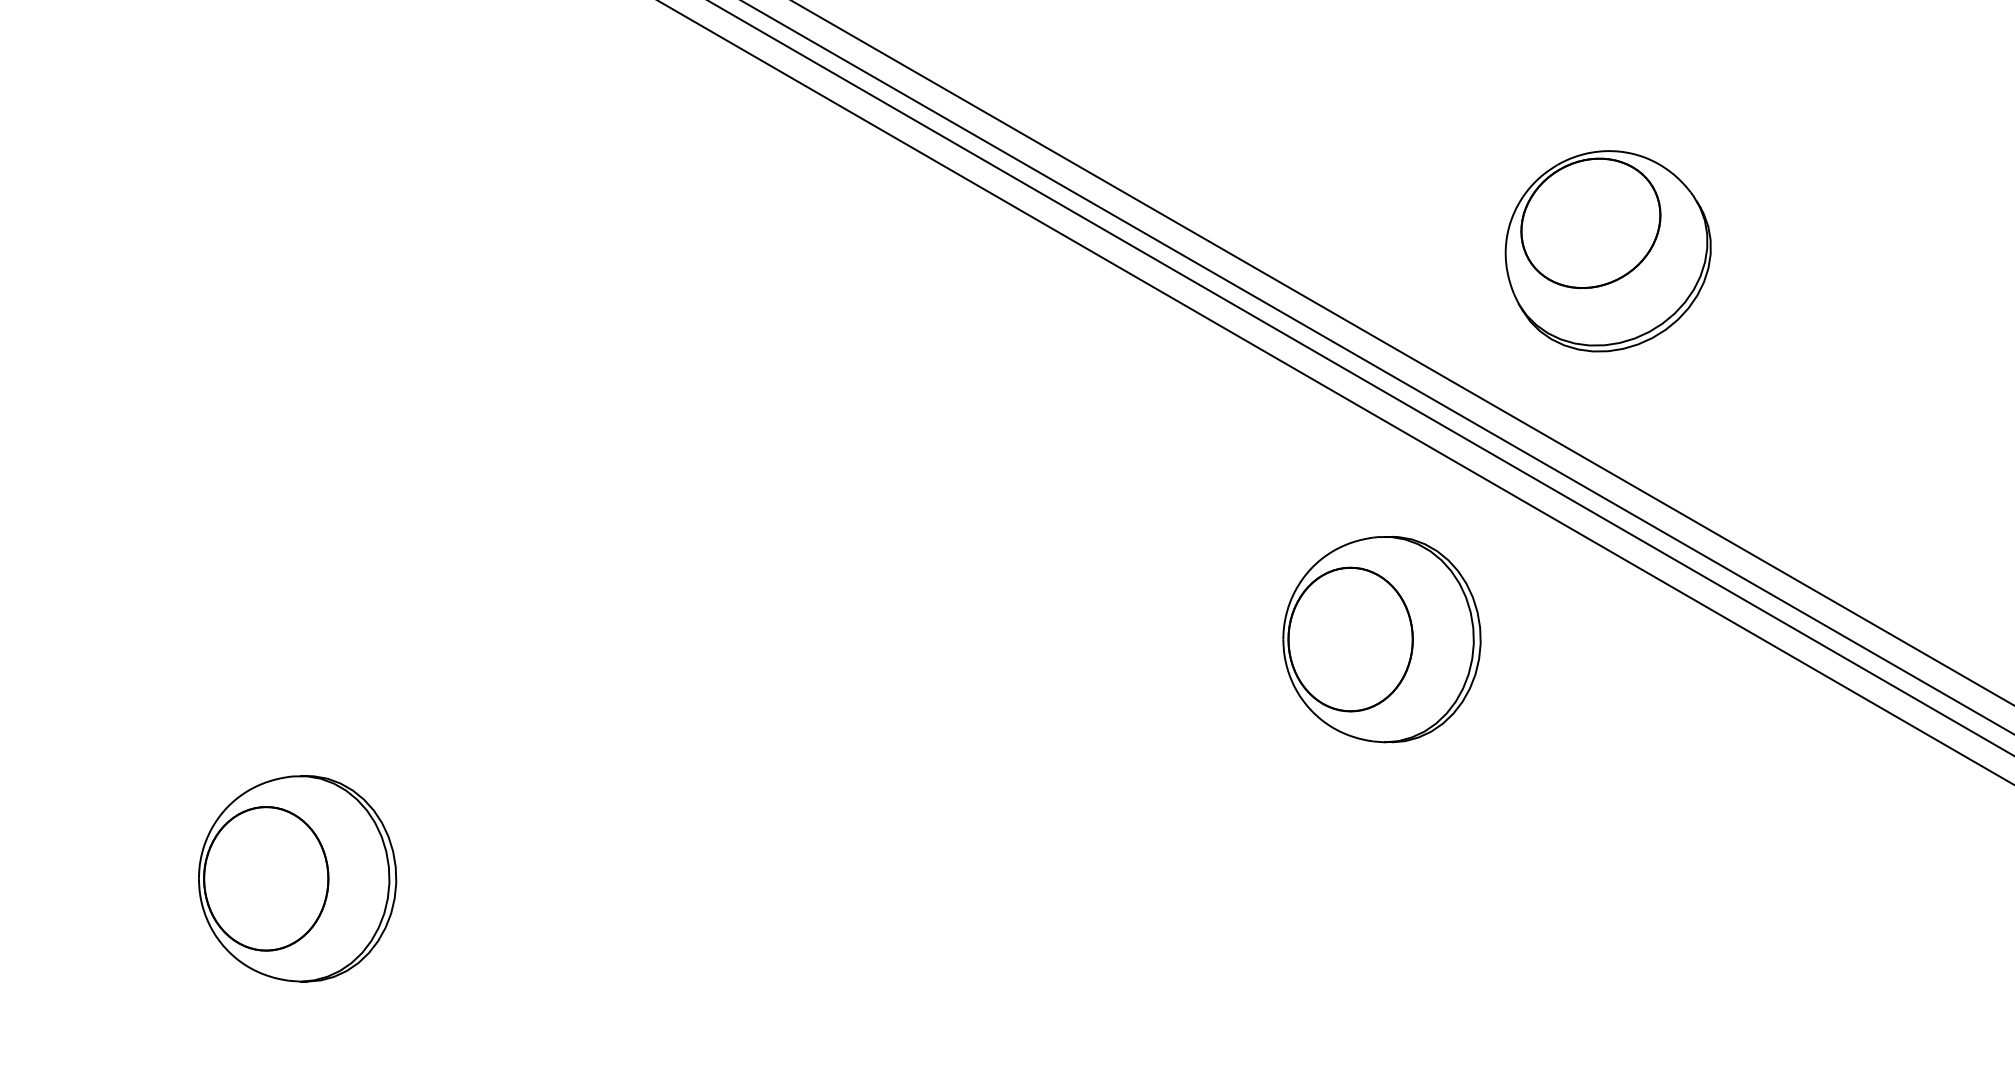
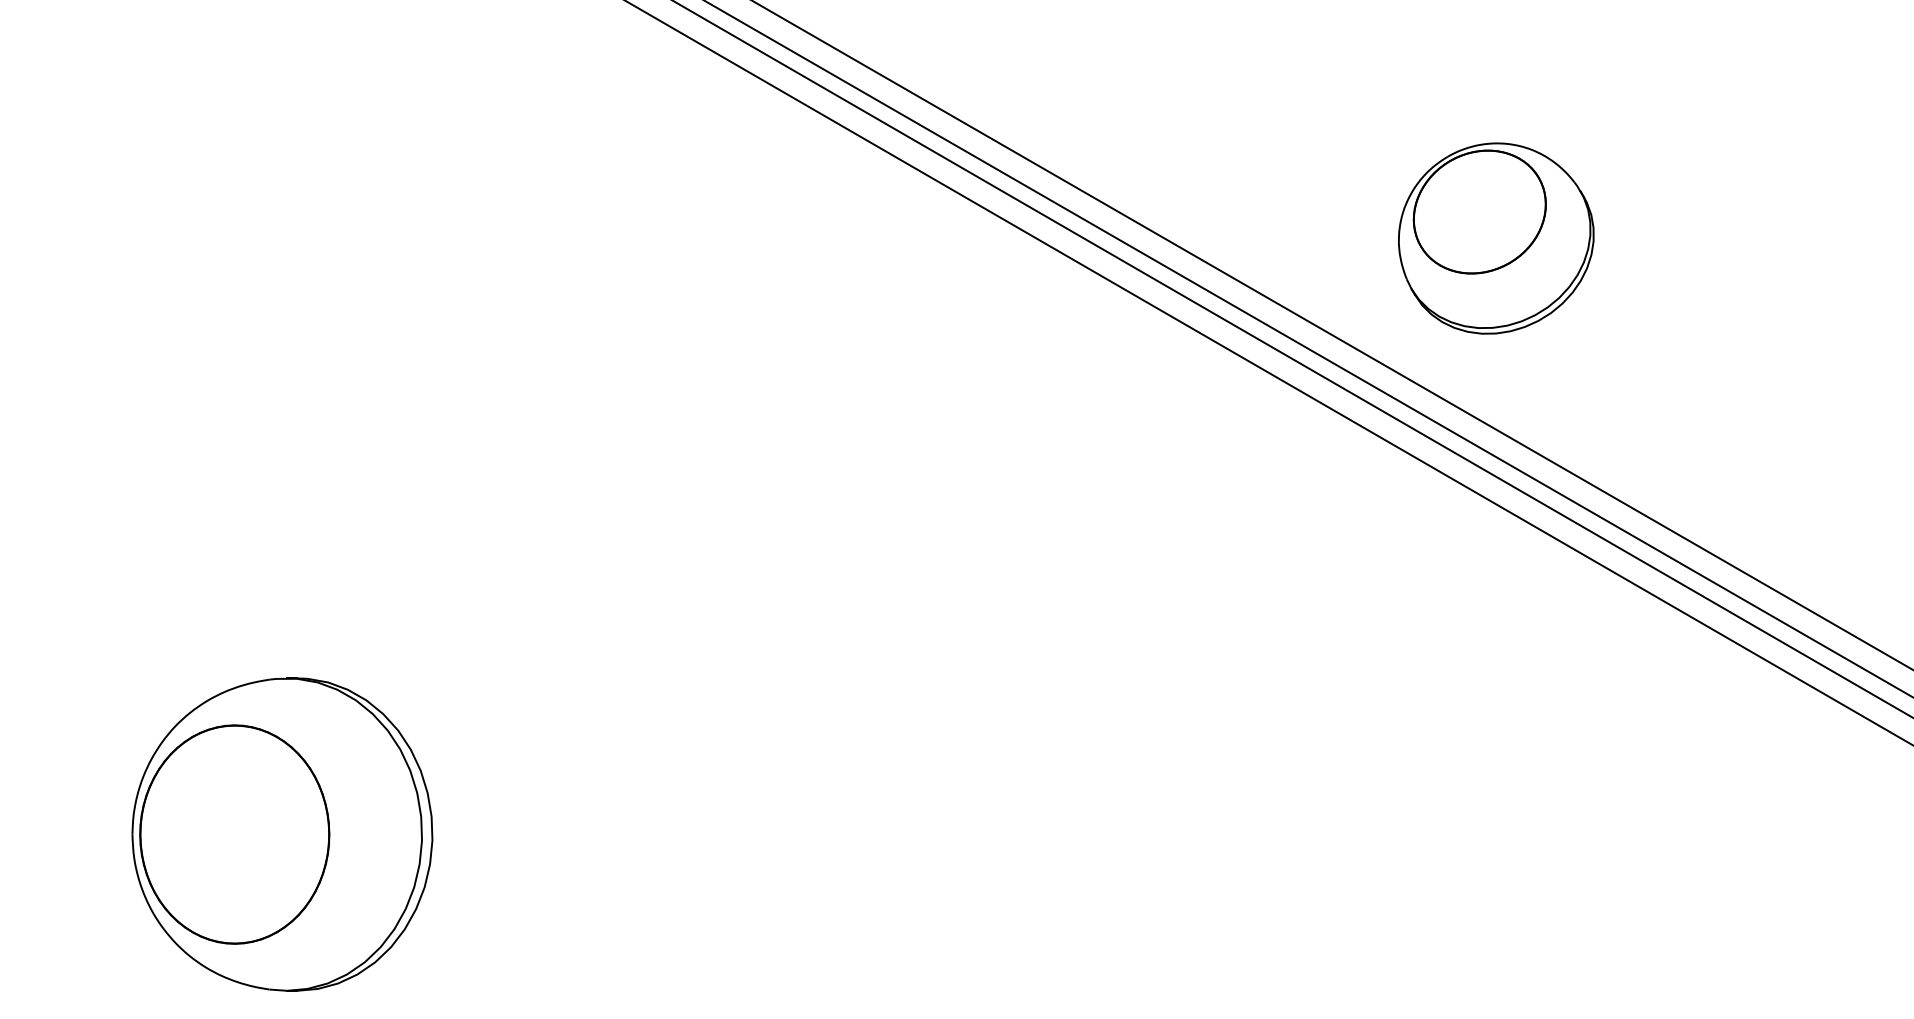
part: (1607, 251) -> (1495, 238), moved
part: (1381, 639) -> (1312, 607), removed
part: (297, 878) -> (282, 834), size x1.6

